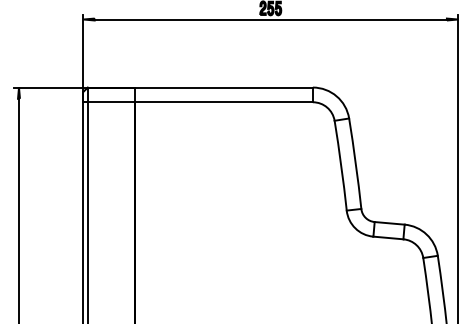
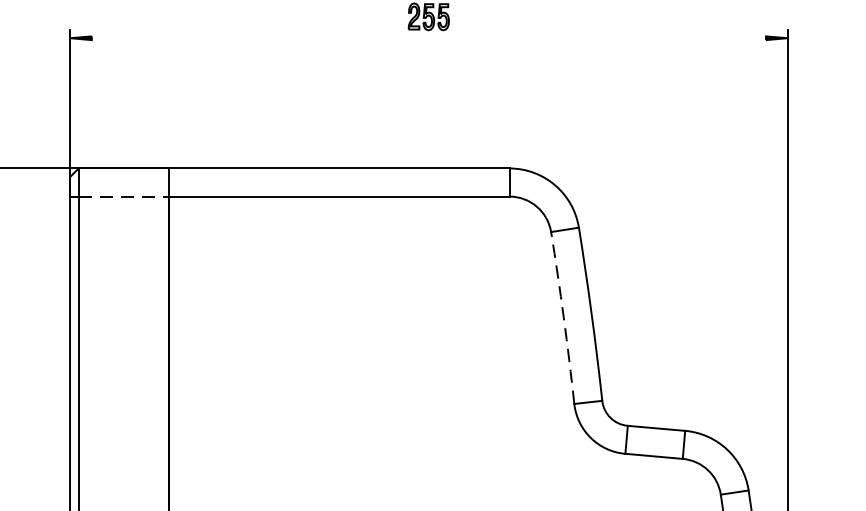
line: (270, 19) -> (428, 38), removed
line: (111, 102) -> (124, 197), solid -> dashed
arc: (341, 165) -> (564, 317), solid -> dashed

